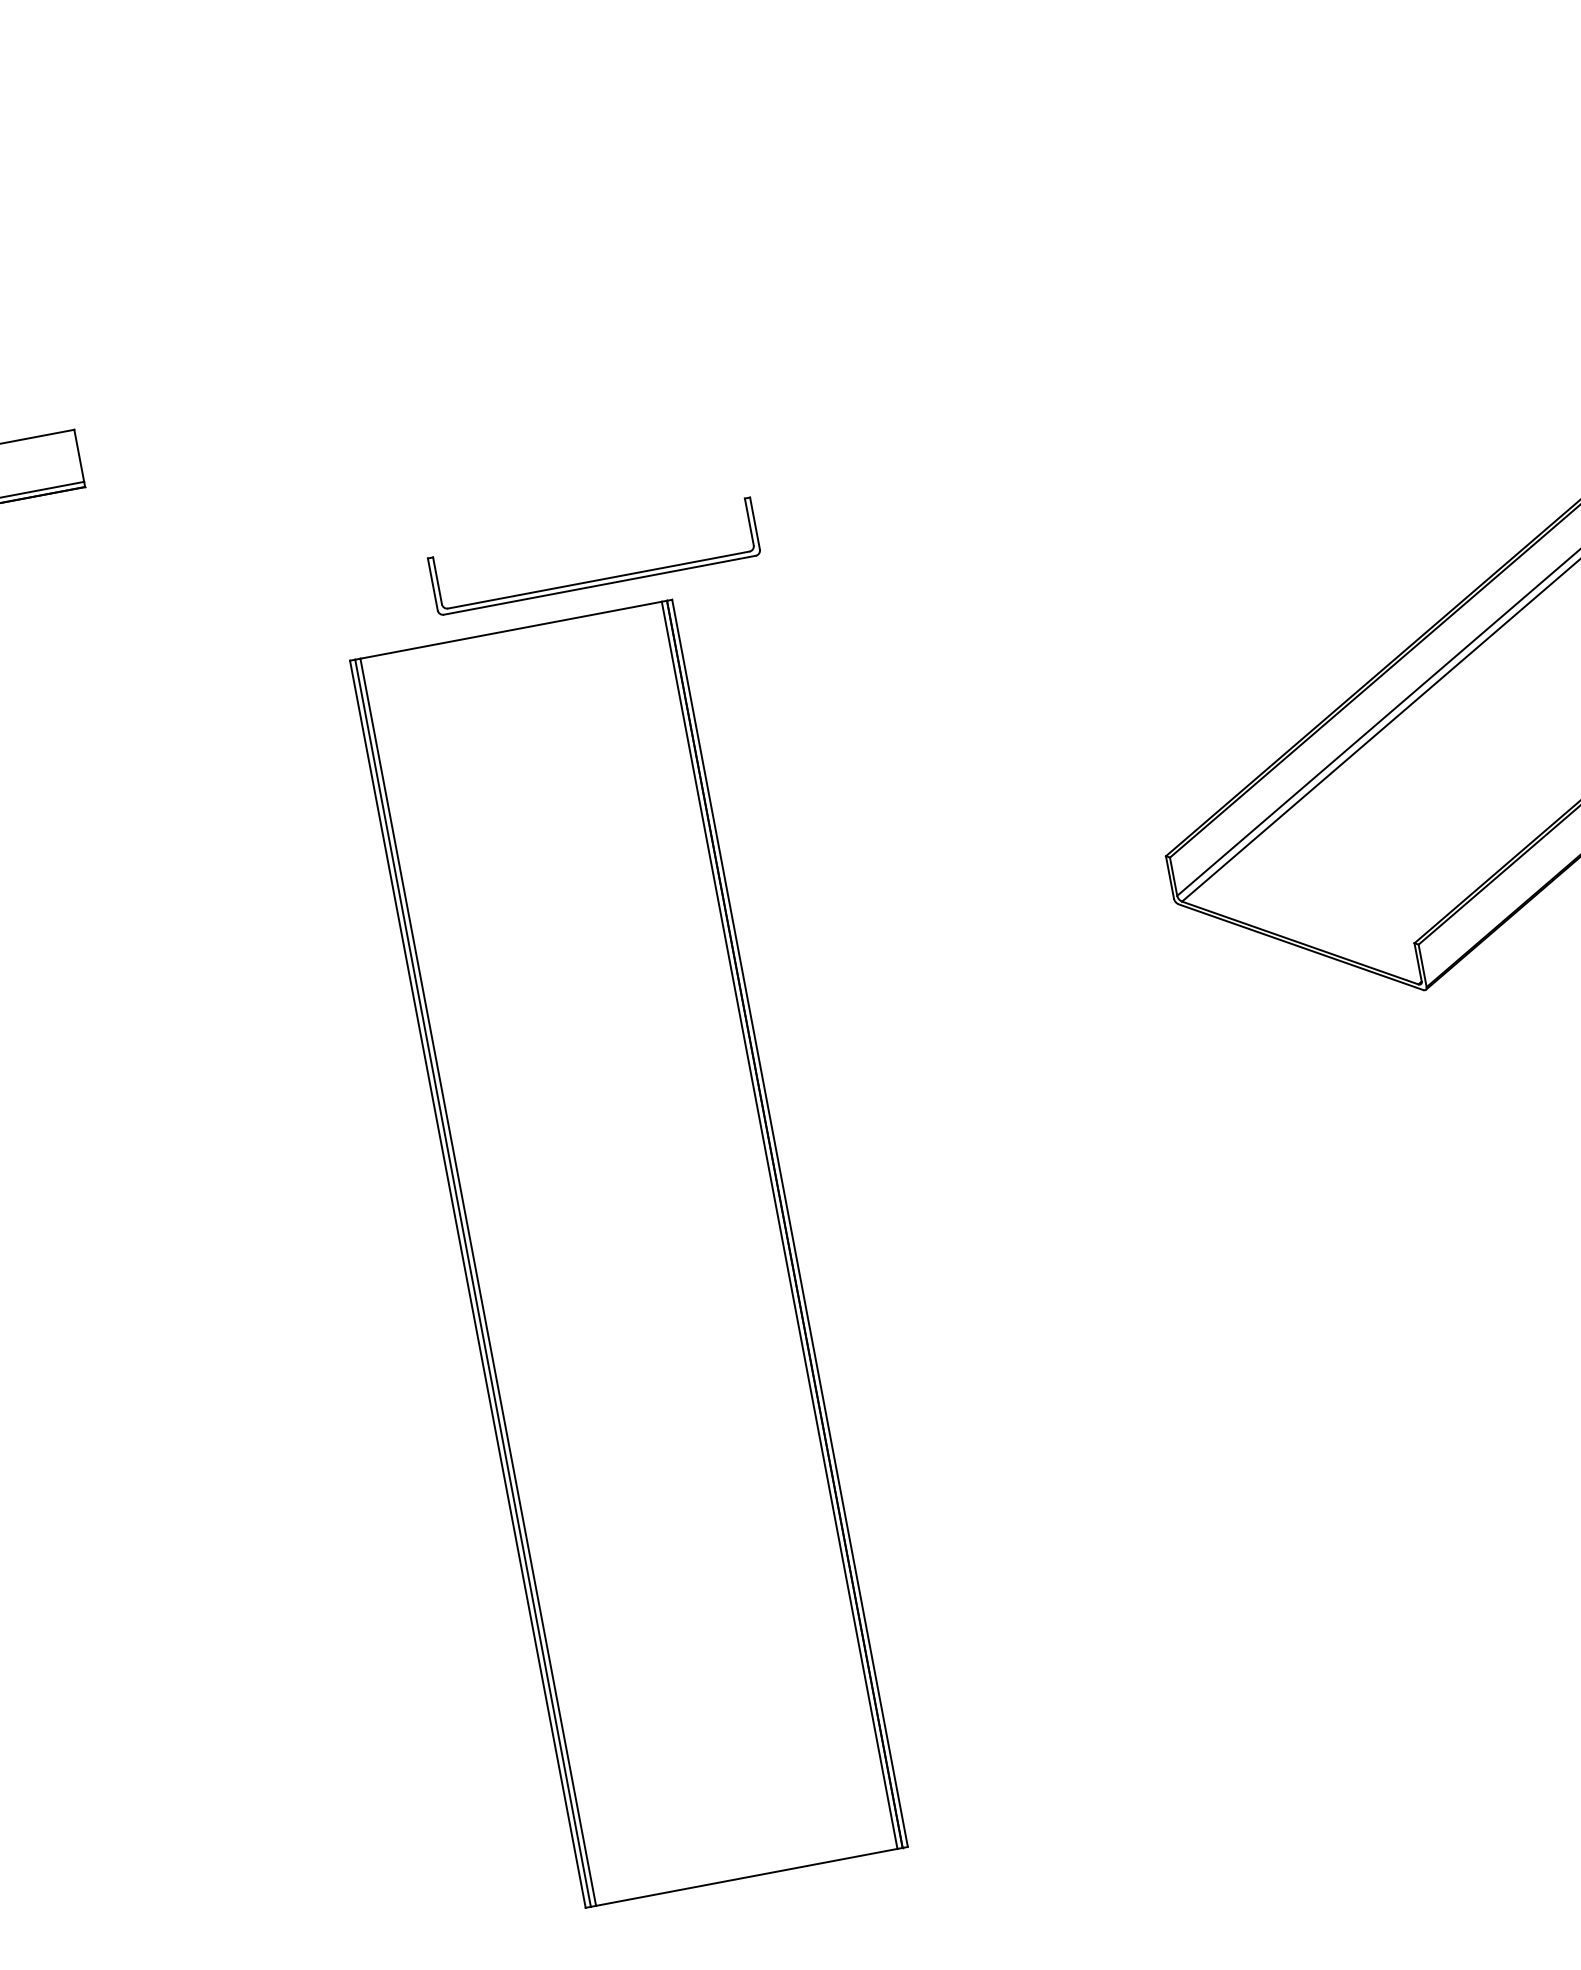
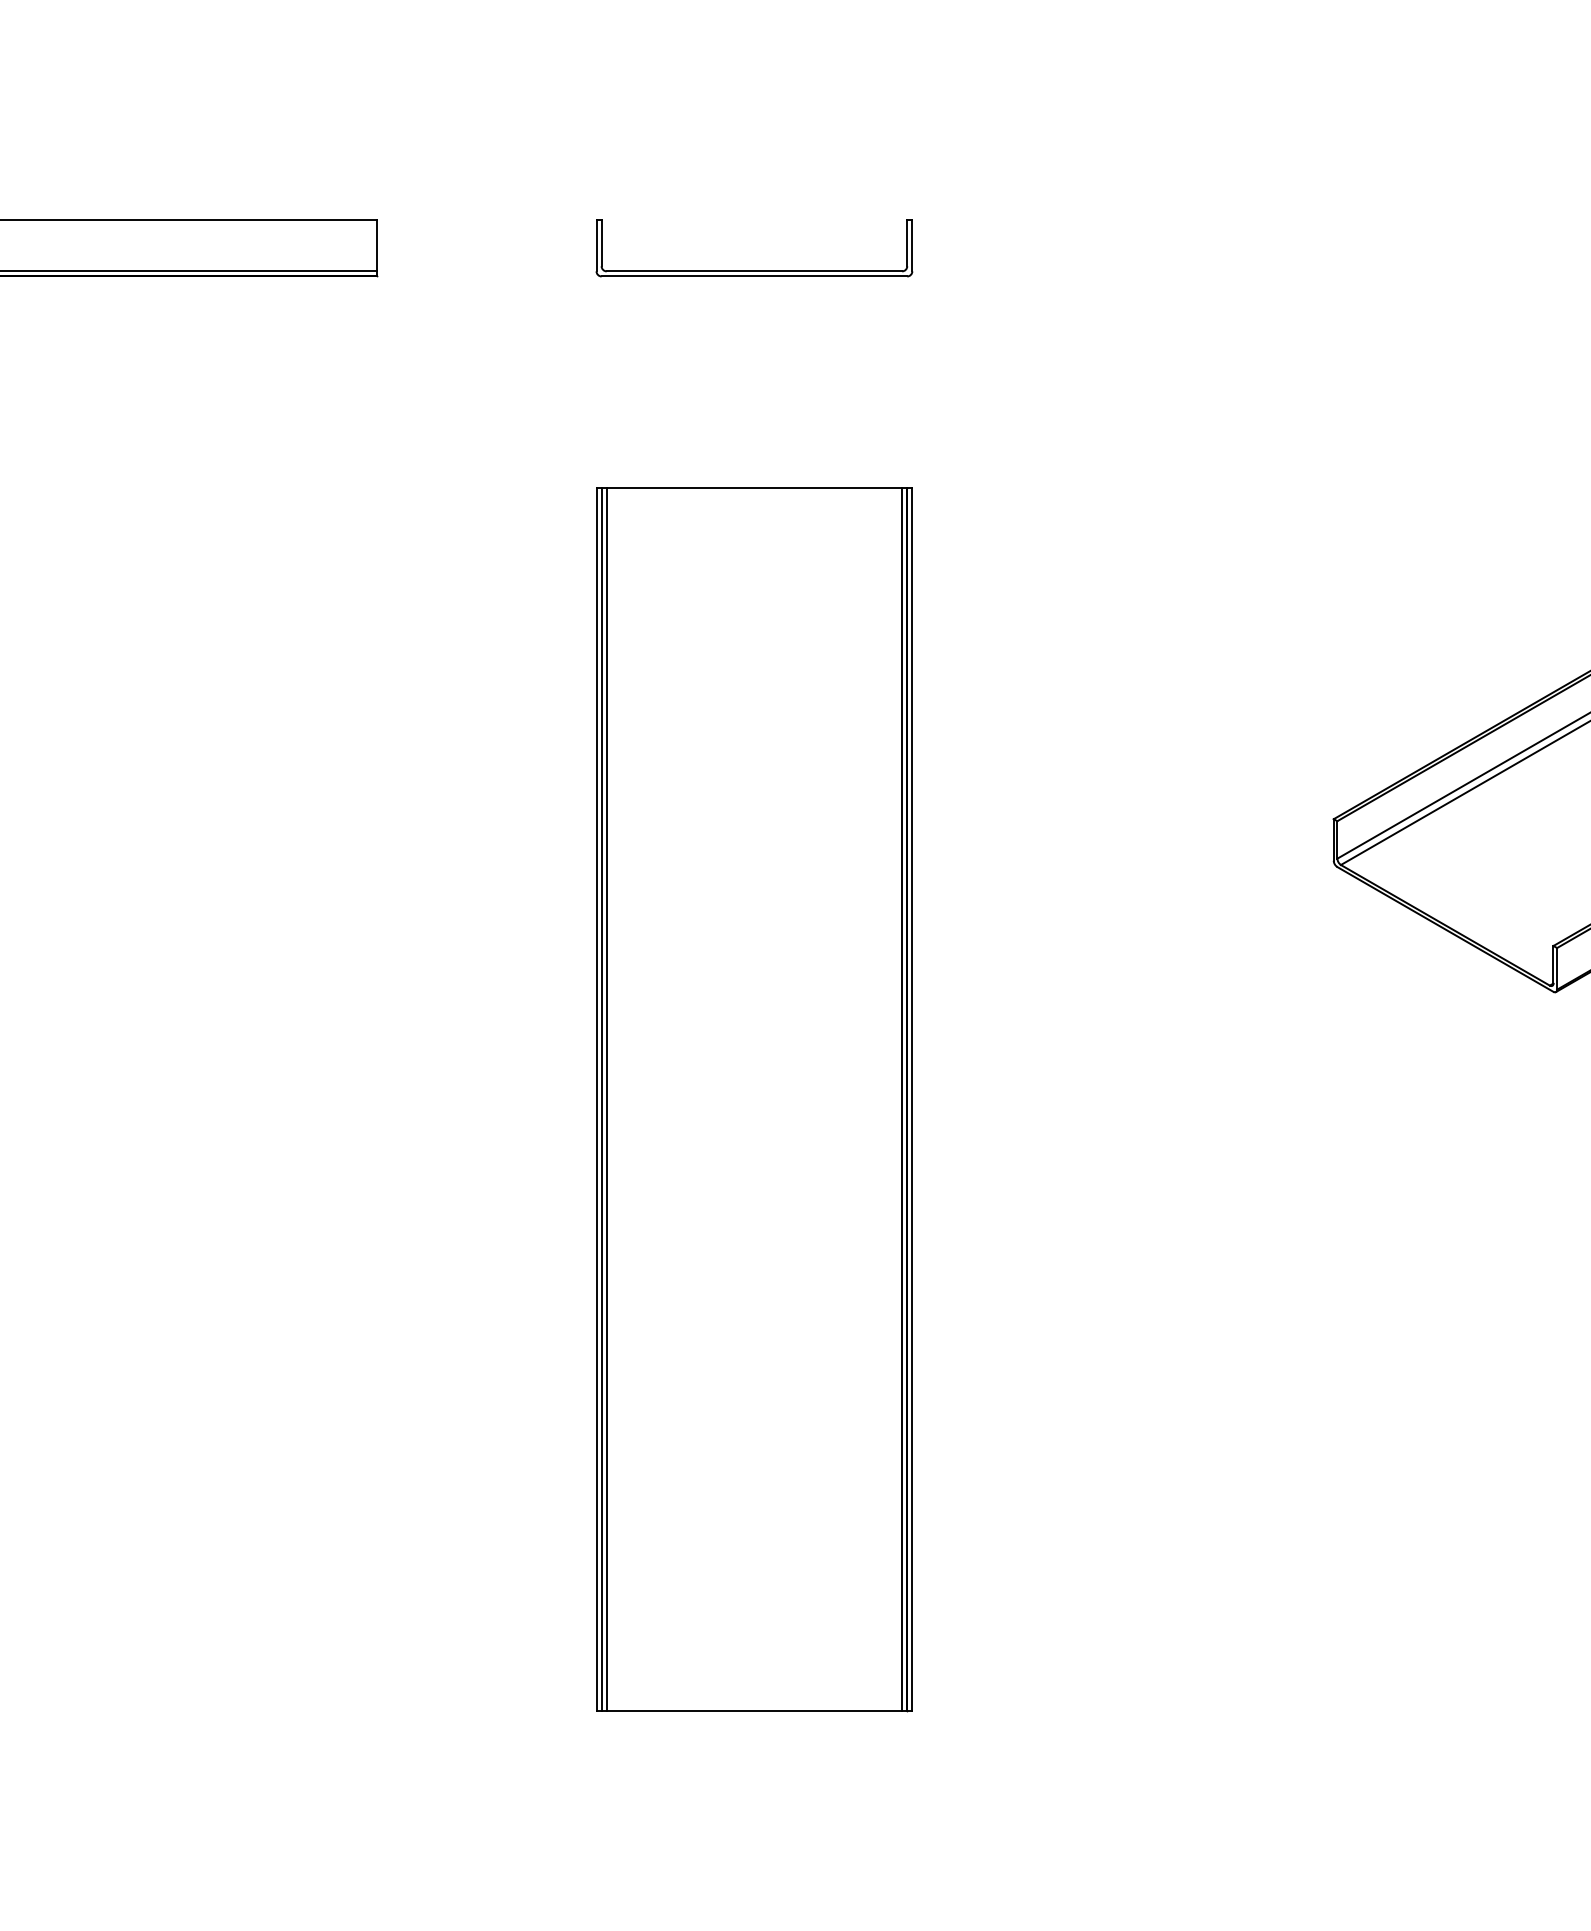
part: (598, 579) -> (754, 270), moved

